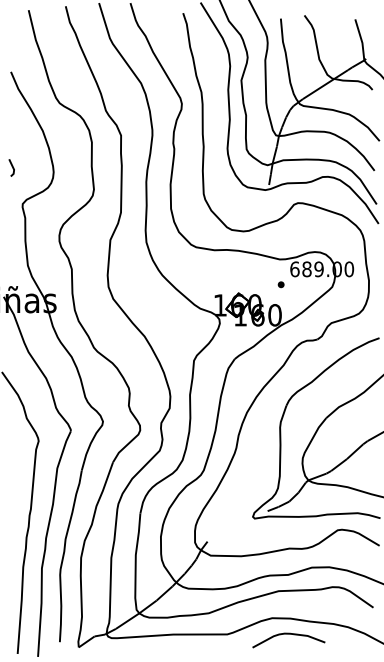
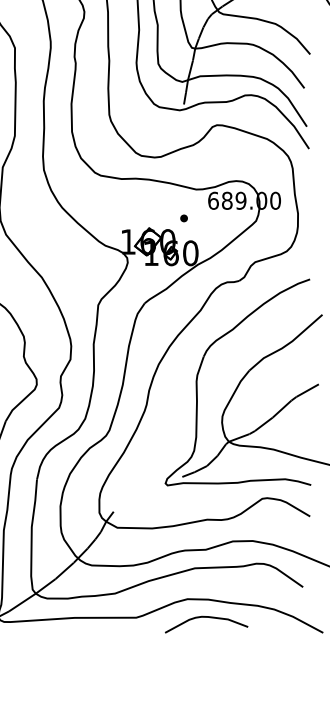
part: (280, 284) -> (183, 218), moved

